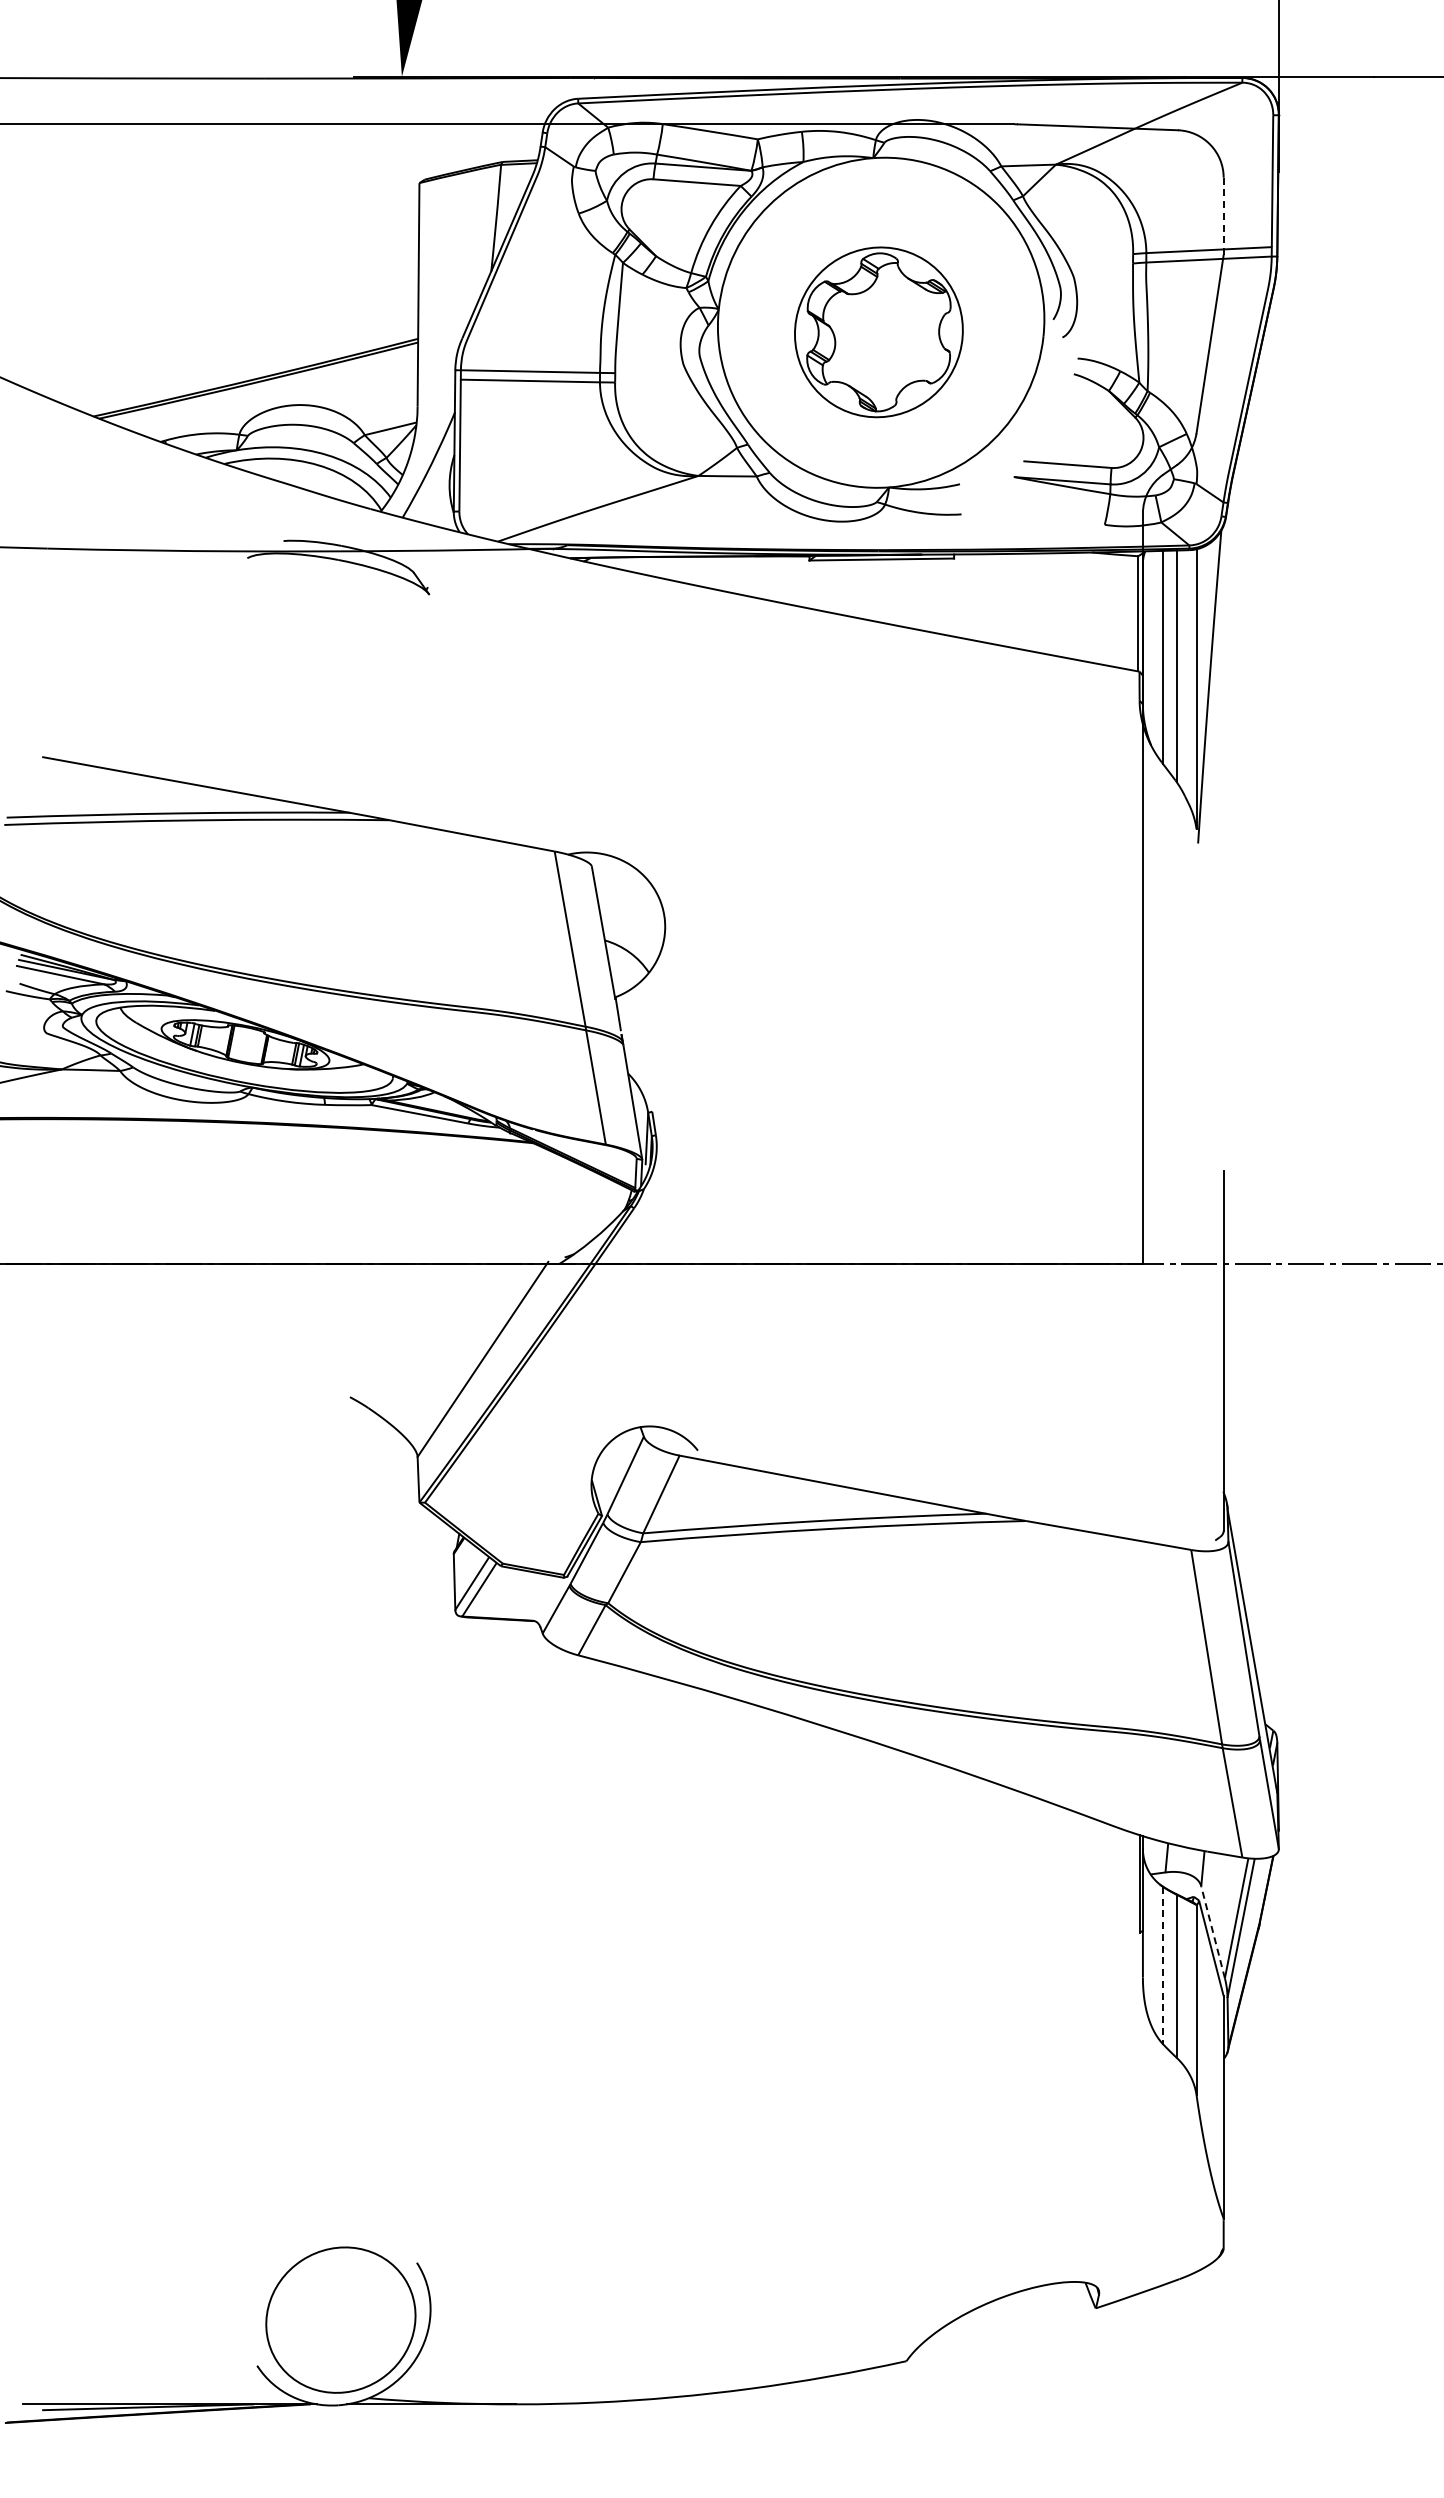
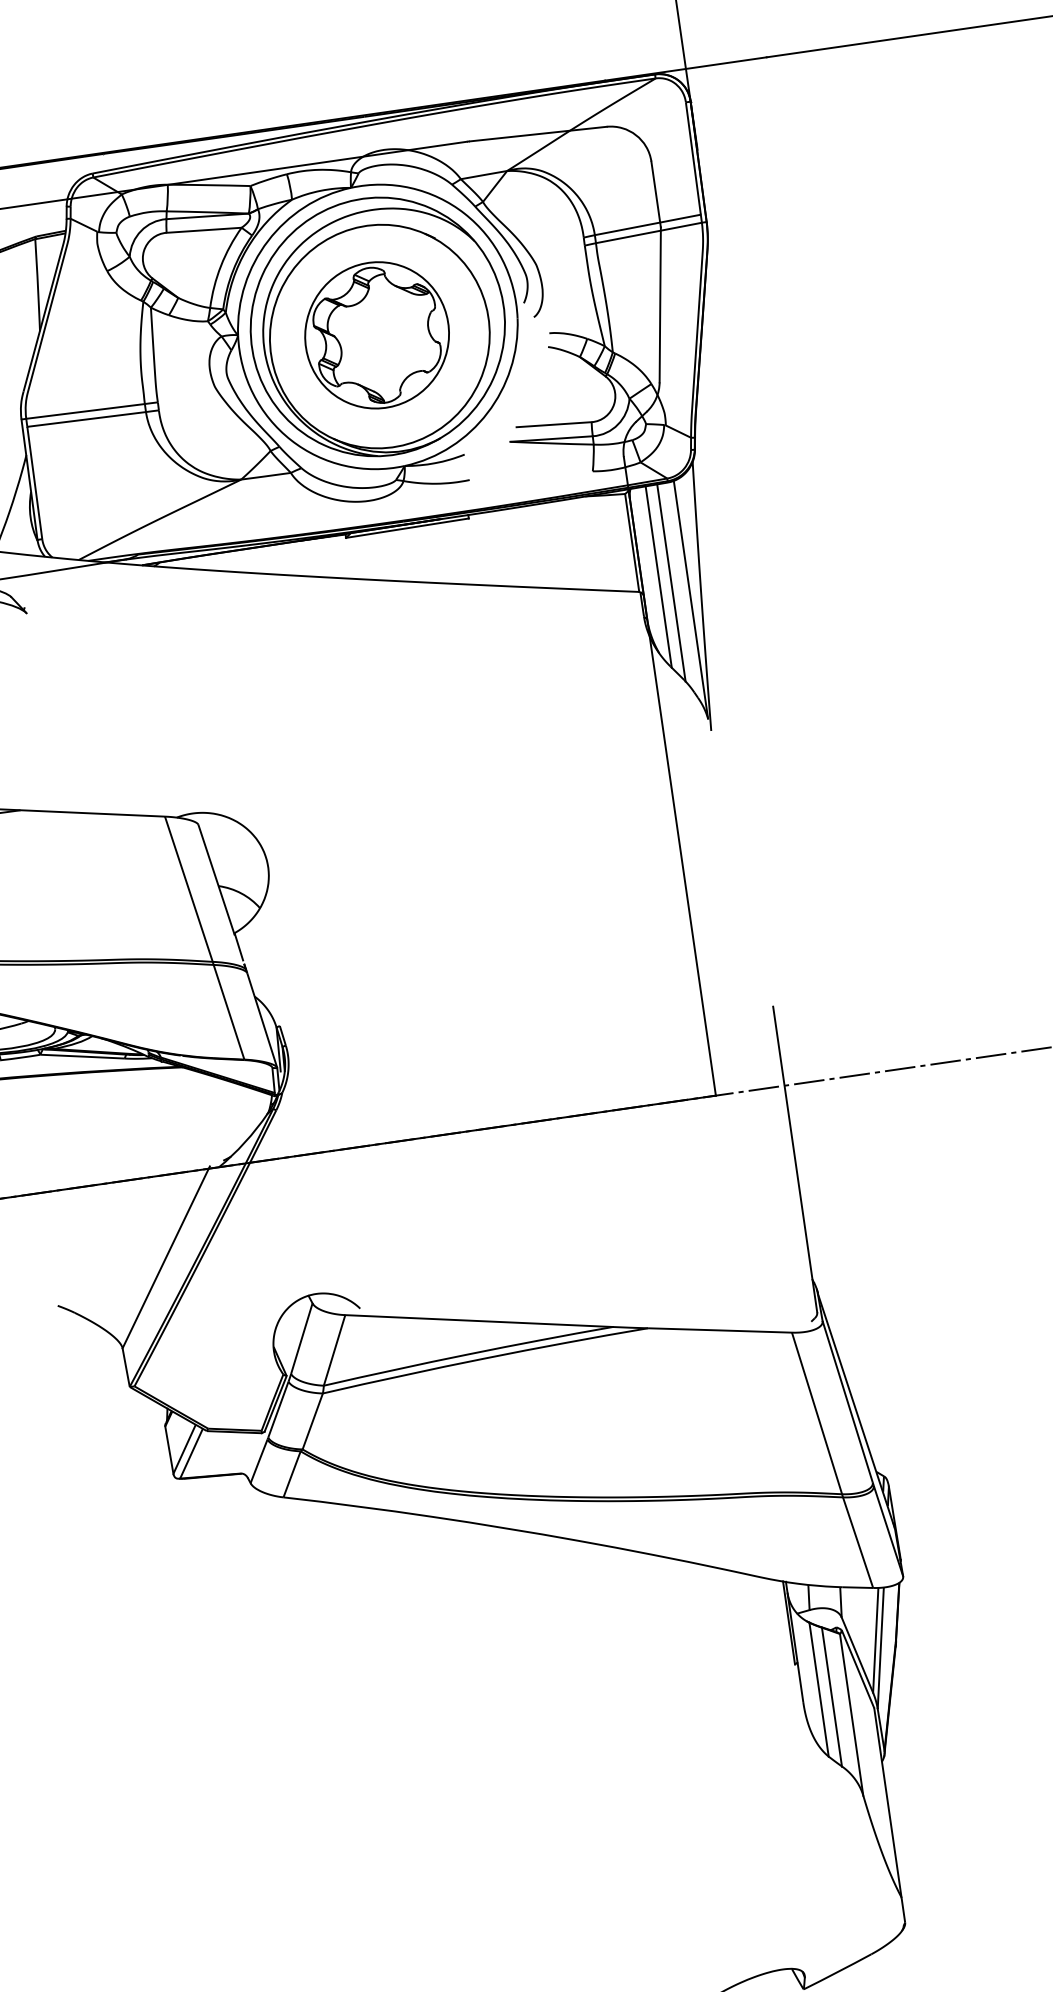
line: (1223, 216) -> (655, 194), dashed -> solid
part: (880, 322) -> (377, 326), added
line: (1212, 1931) -> (856, 1654), dashed -> solid
line: (1163, 1965) -> (819, 1689), dashed -> solid

